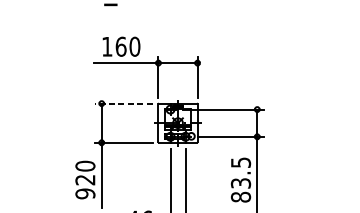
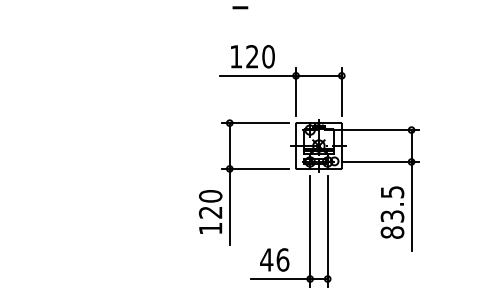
text: (121, 46) -> (252, 56), 160 -> 120
line: (123, 103) -> (255, 123), dashed -> solid
text: (85, 193) -> (210, 228), 920 -> 120

